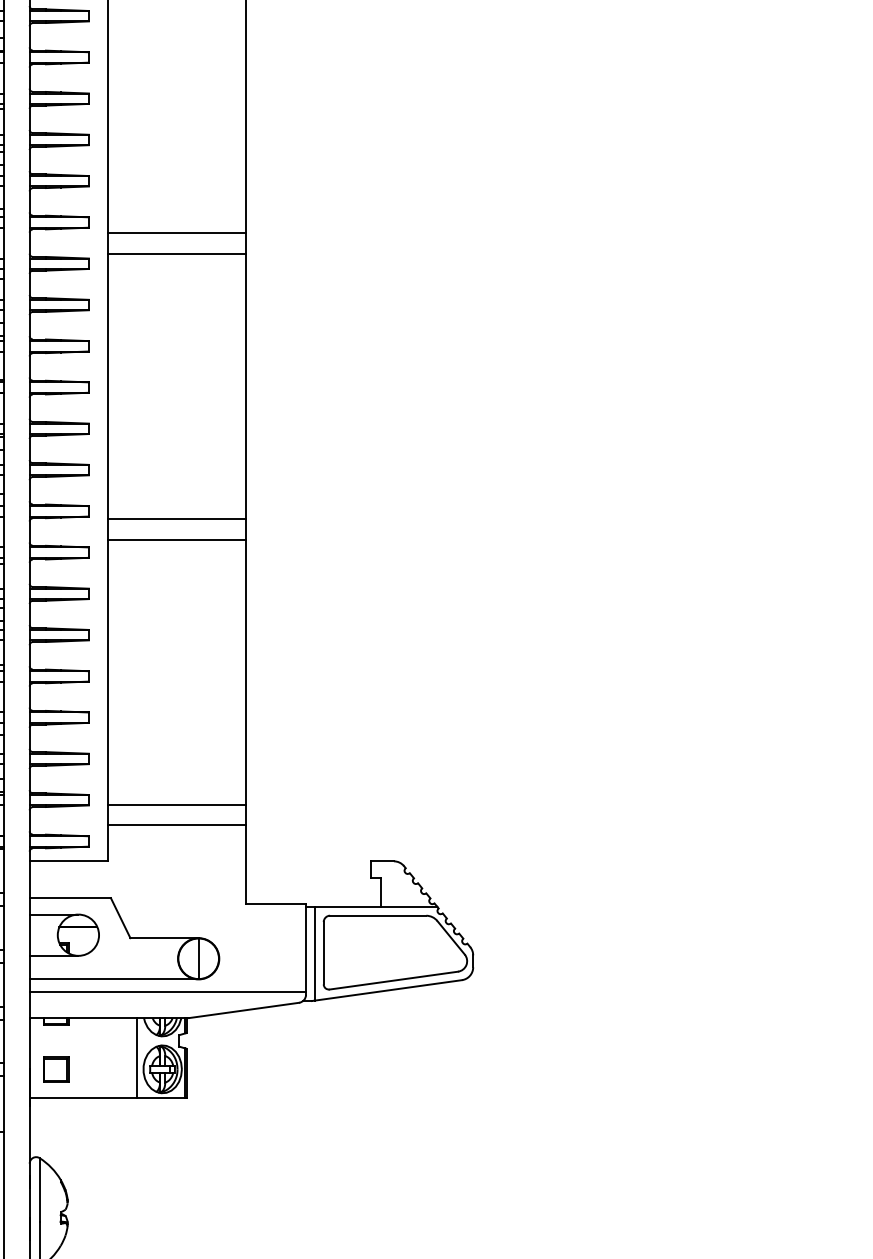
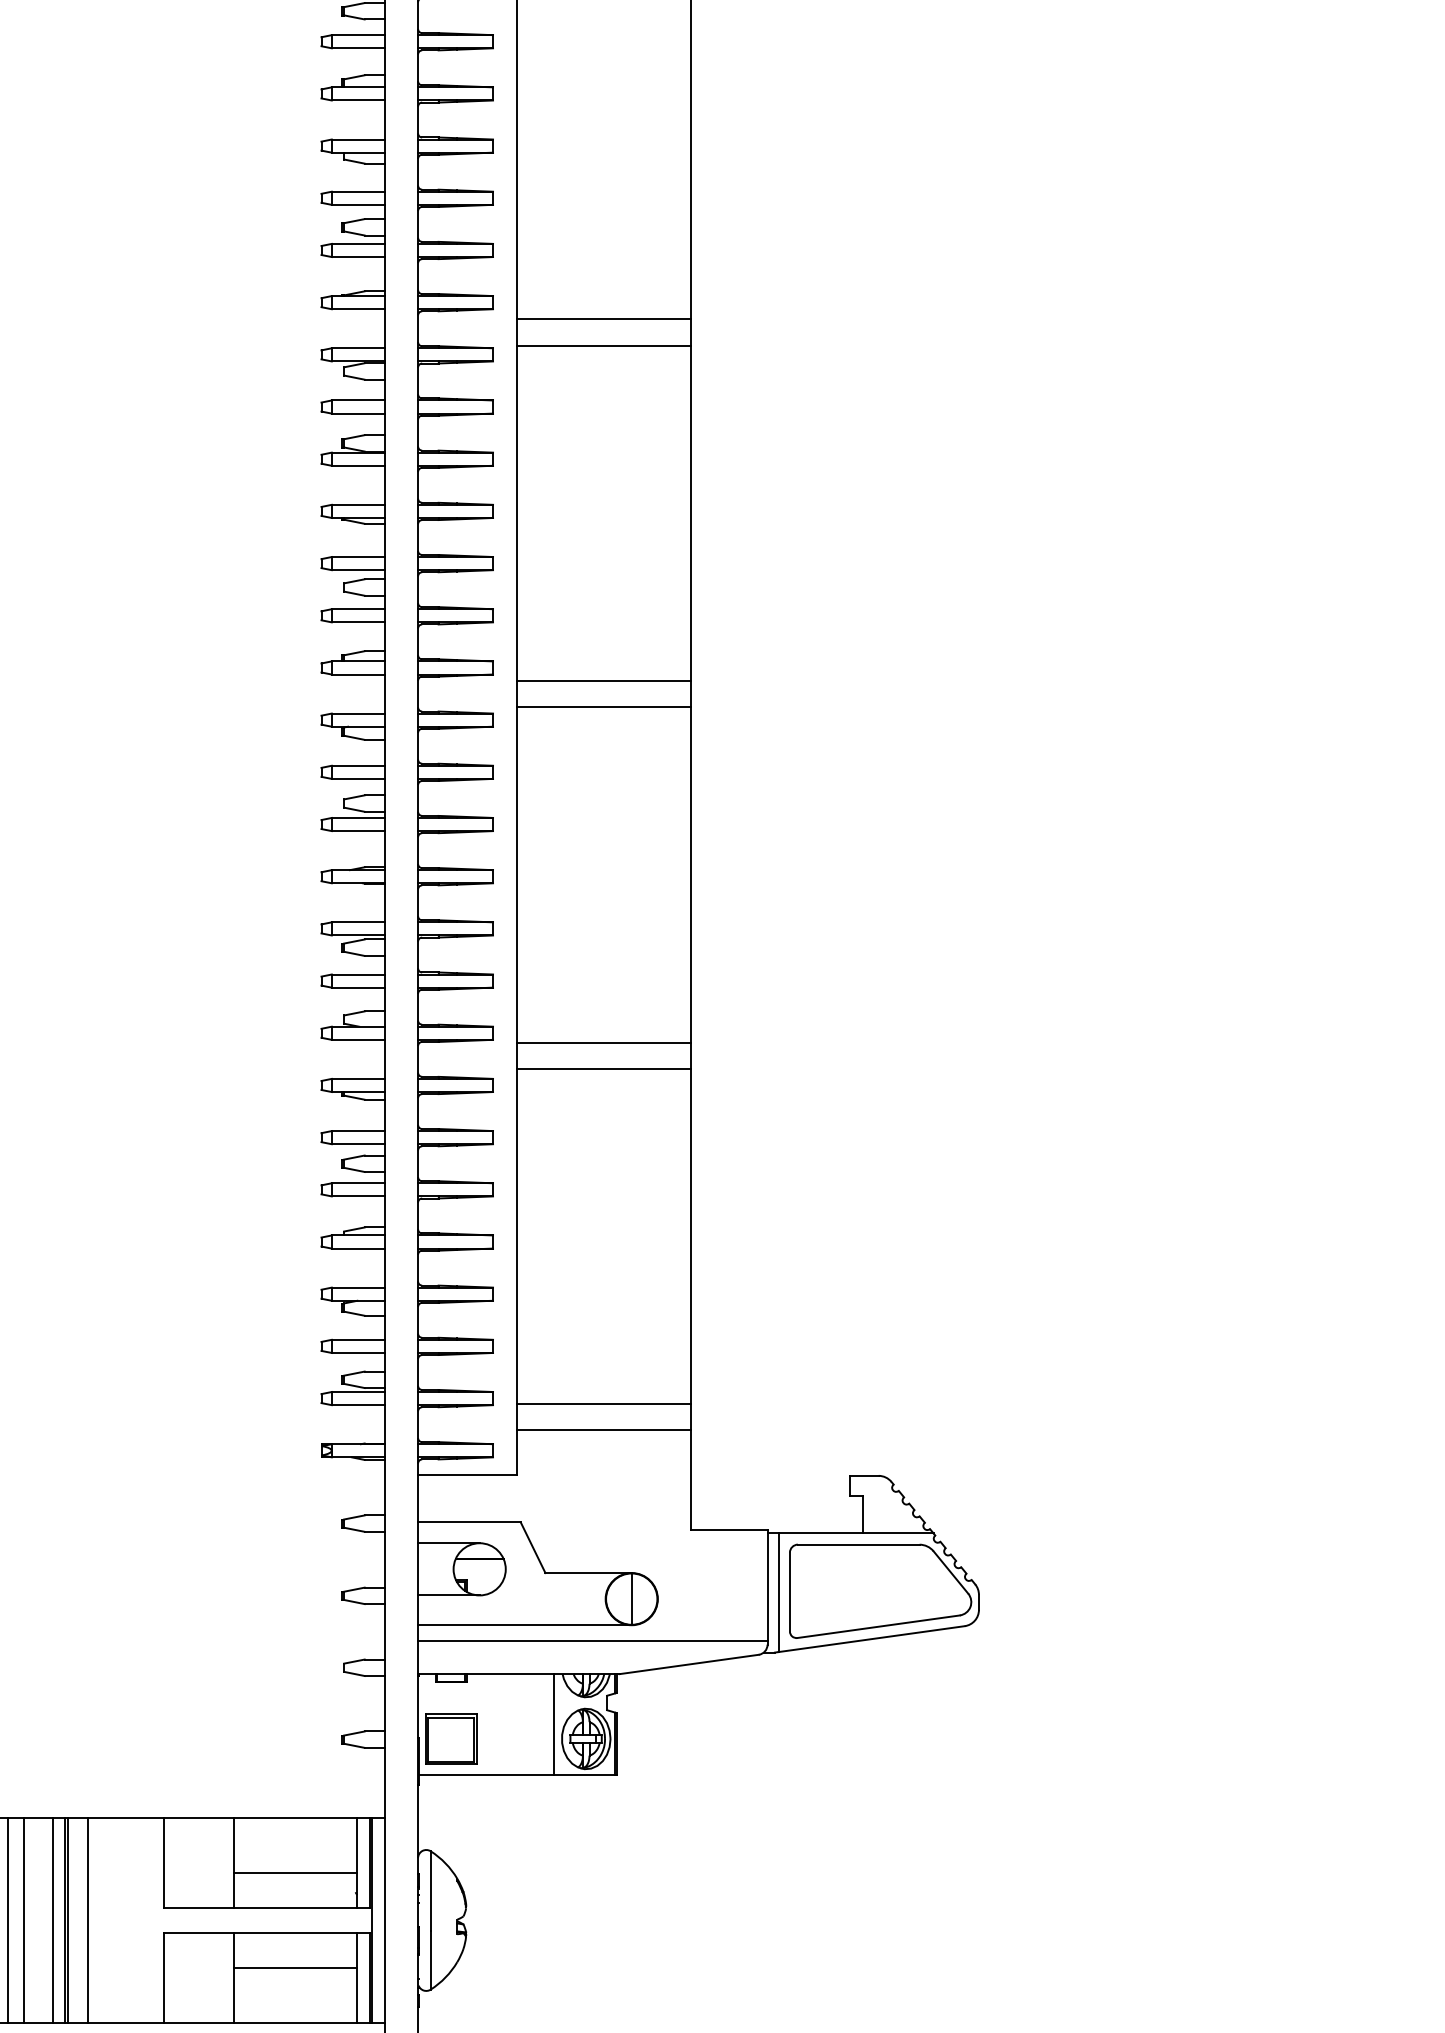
part: (56, 1068) -> (451, 1738), size x1.6

